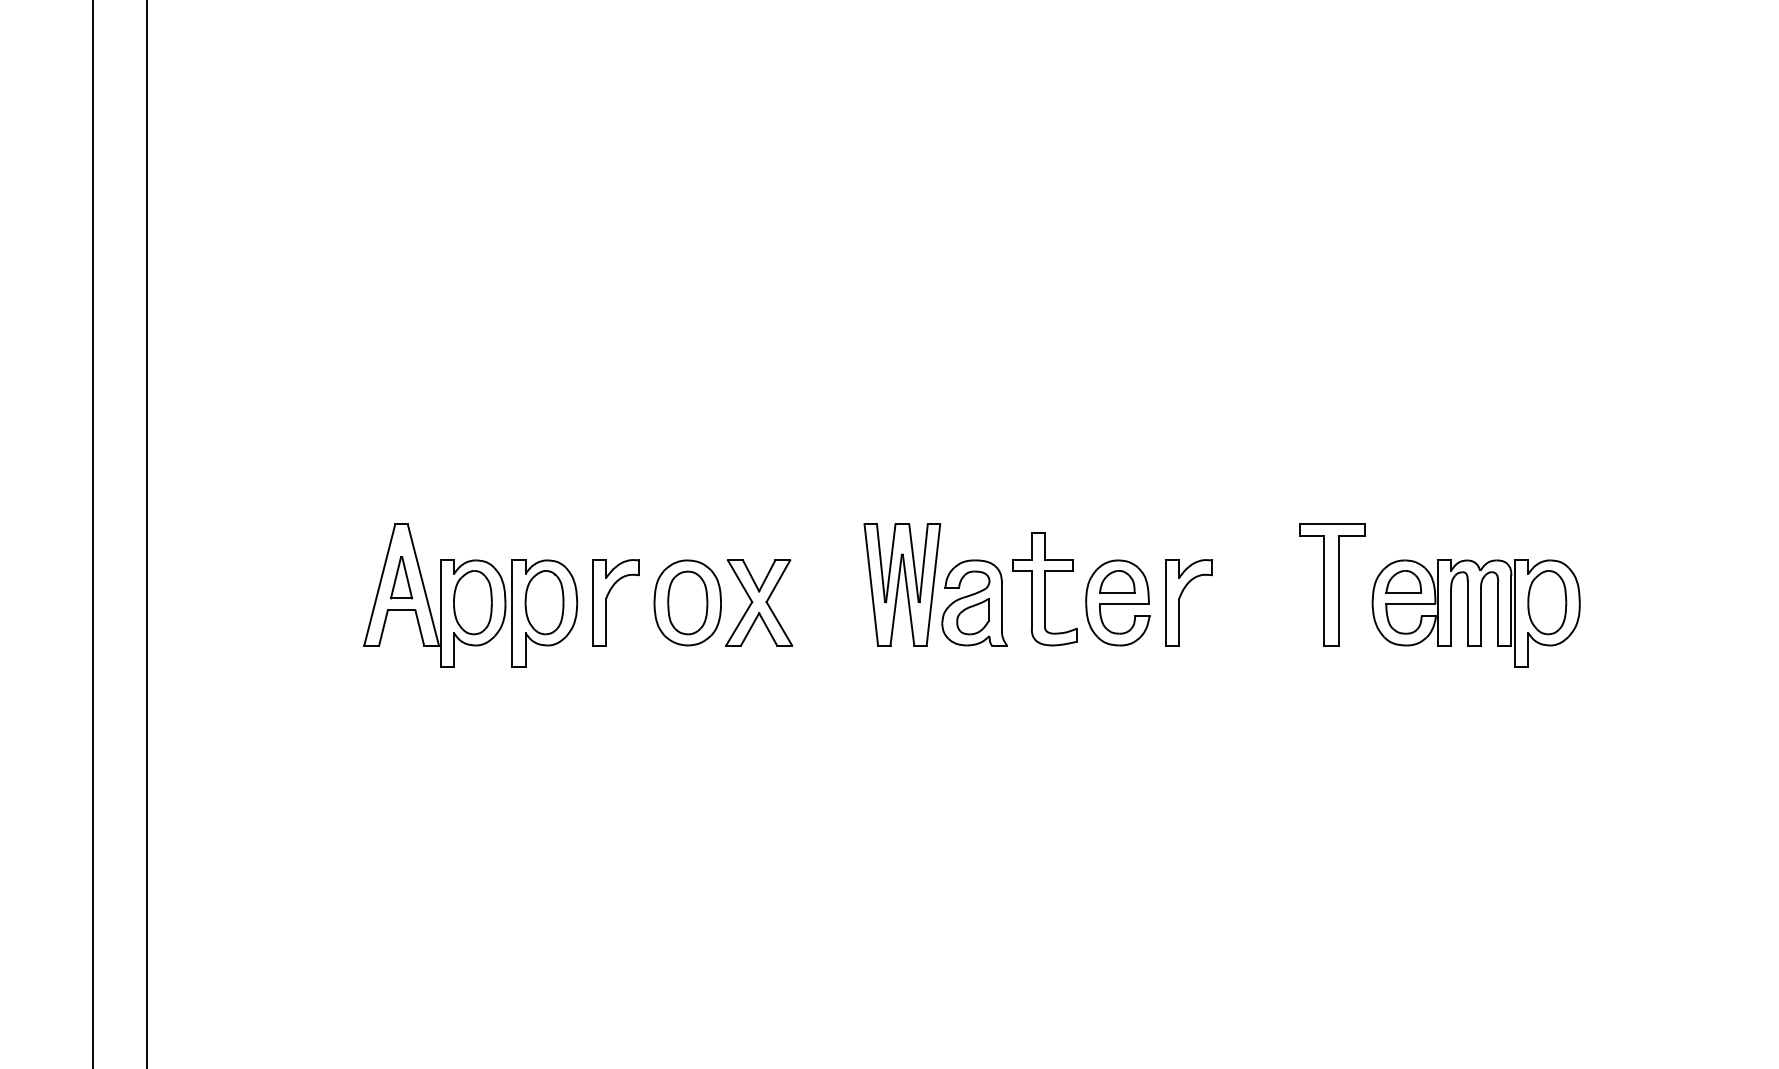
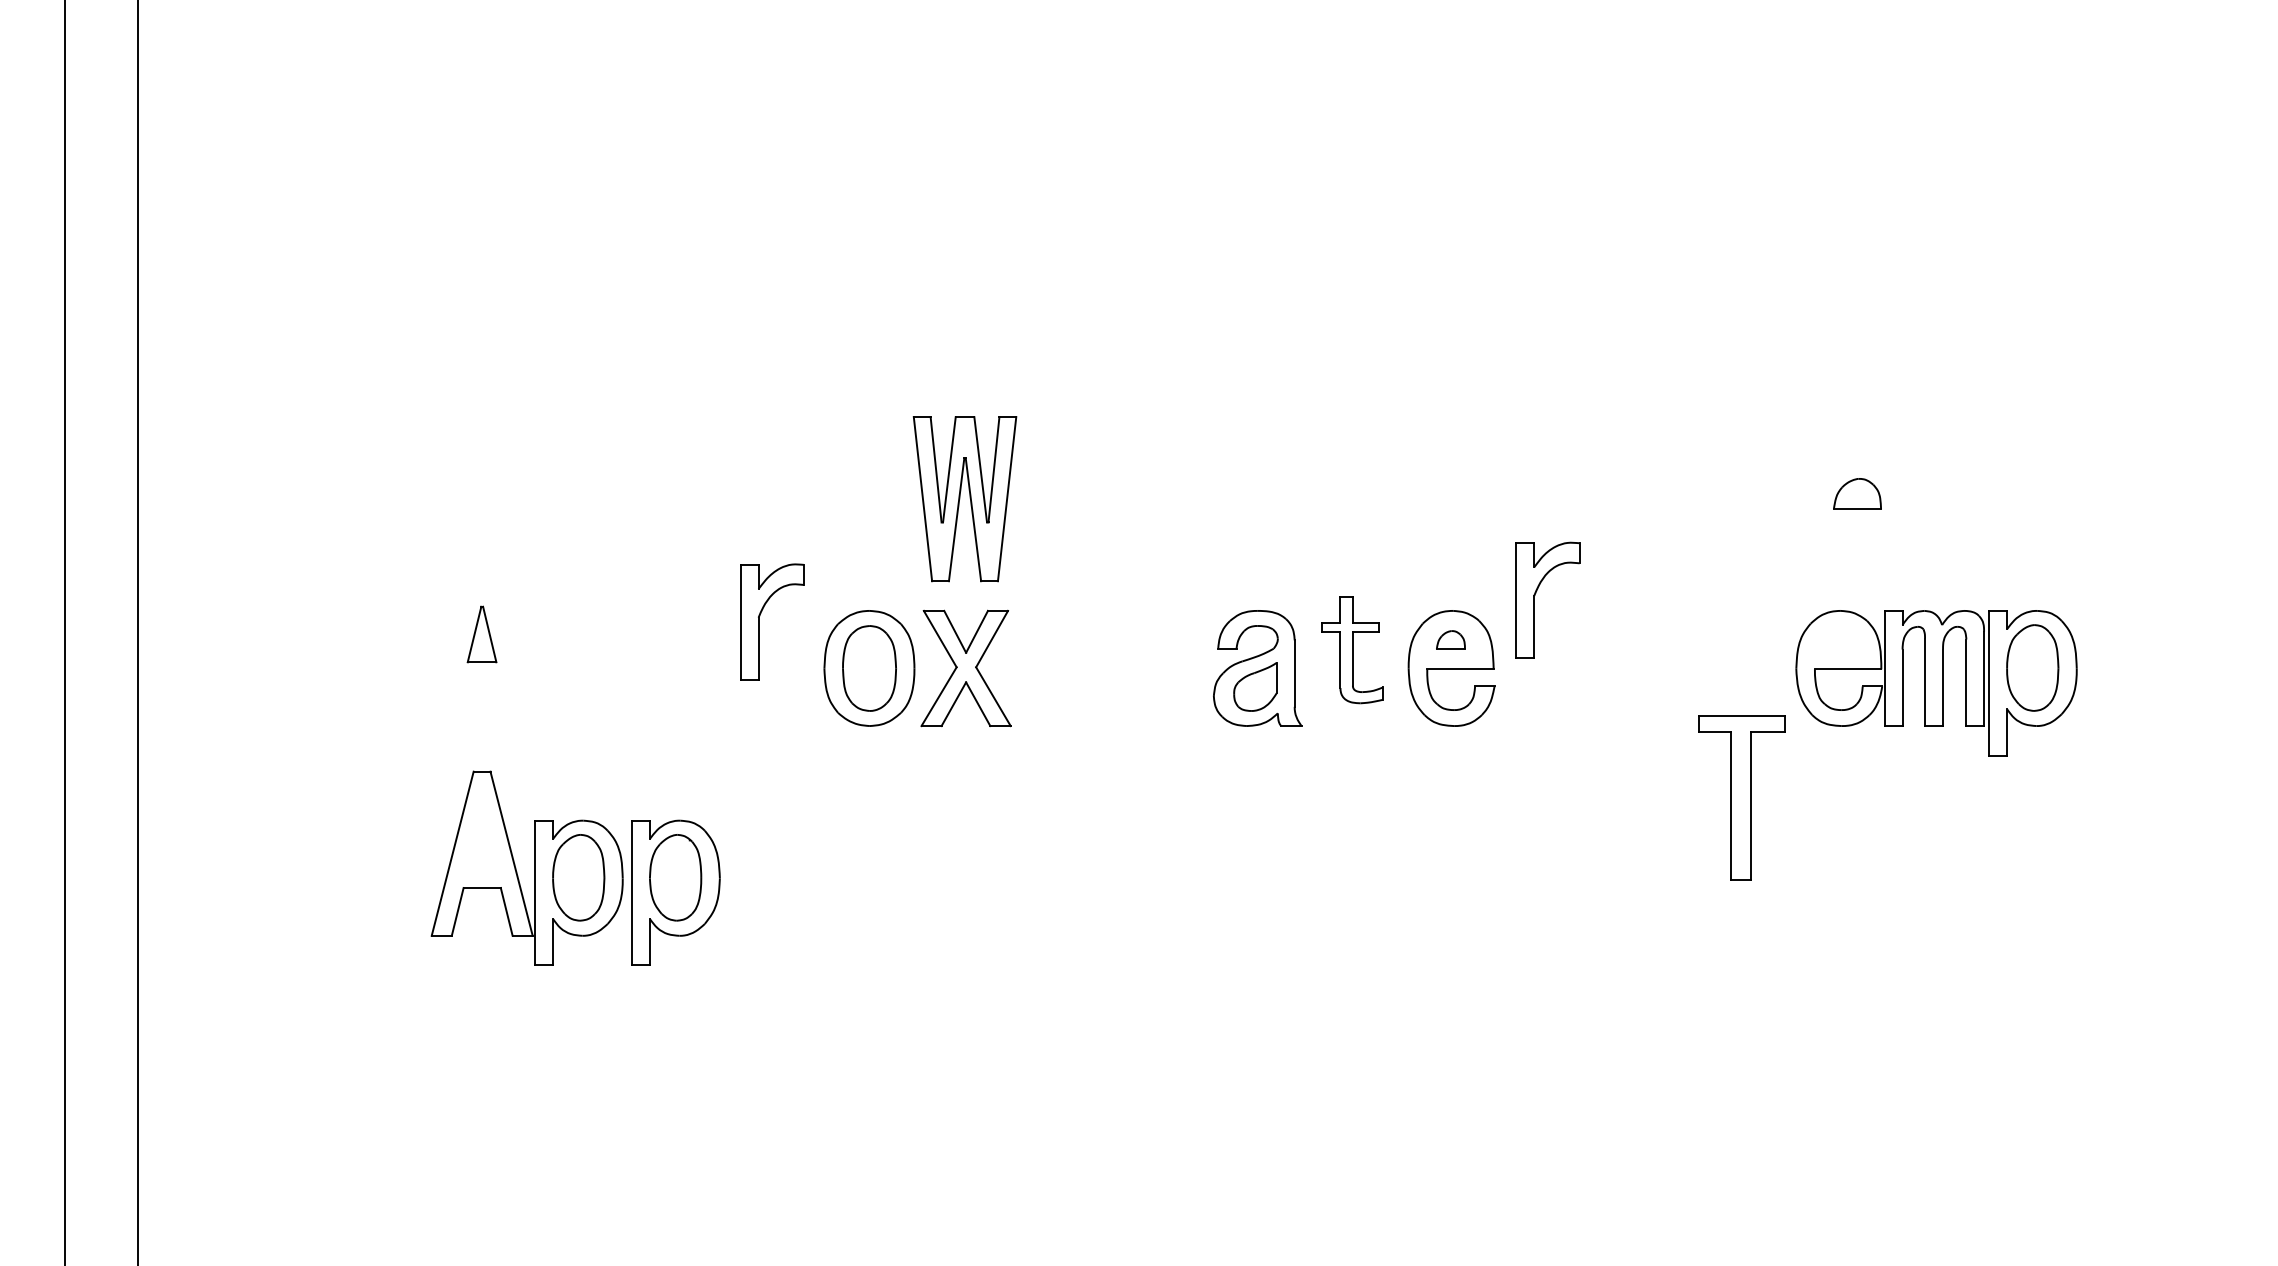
part: (1117, 581) -> (1451, 639), size x0.6
part: (1403, 581) -> (1857, 493), moved
part: (902, 584) -> (965, 498), moved
part: (1332, 584) -> (1742, 797), moved
part: (1044, 589) -> (1352, 650), size x0.7
part: (470, 595) -> (575, 868), moved
part: (607, 598) -> (760, 616), moved
part: (1180, 598) -> (1536, 594), moved

